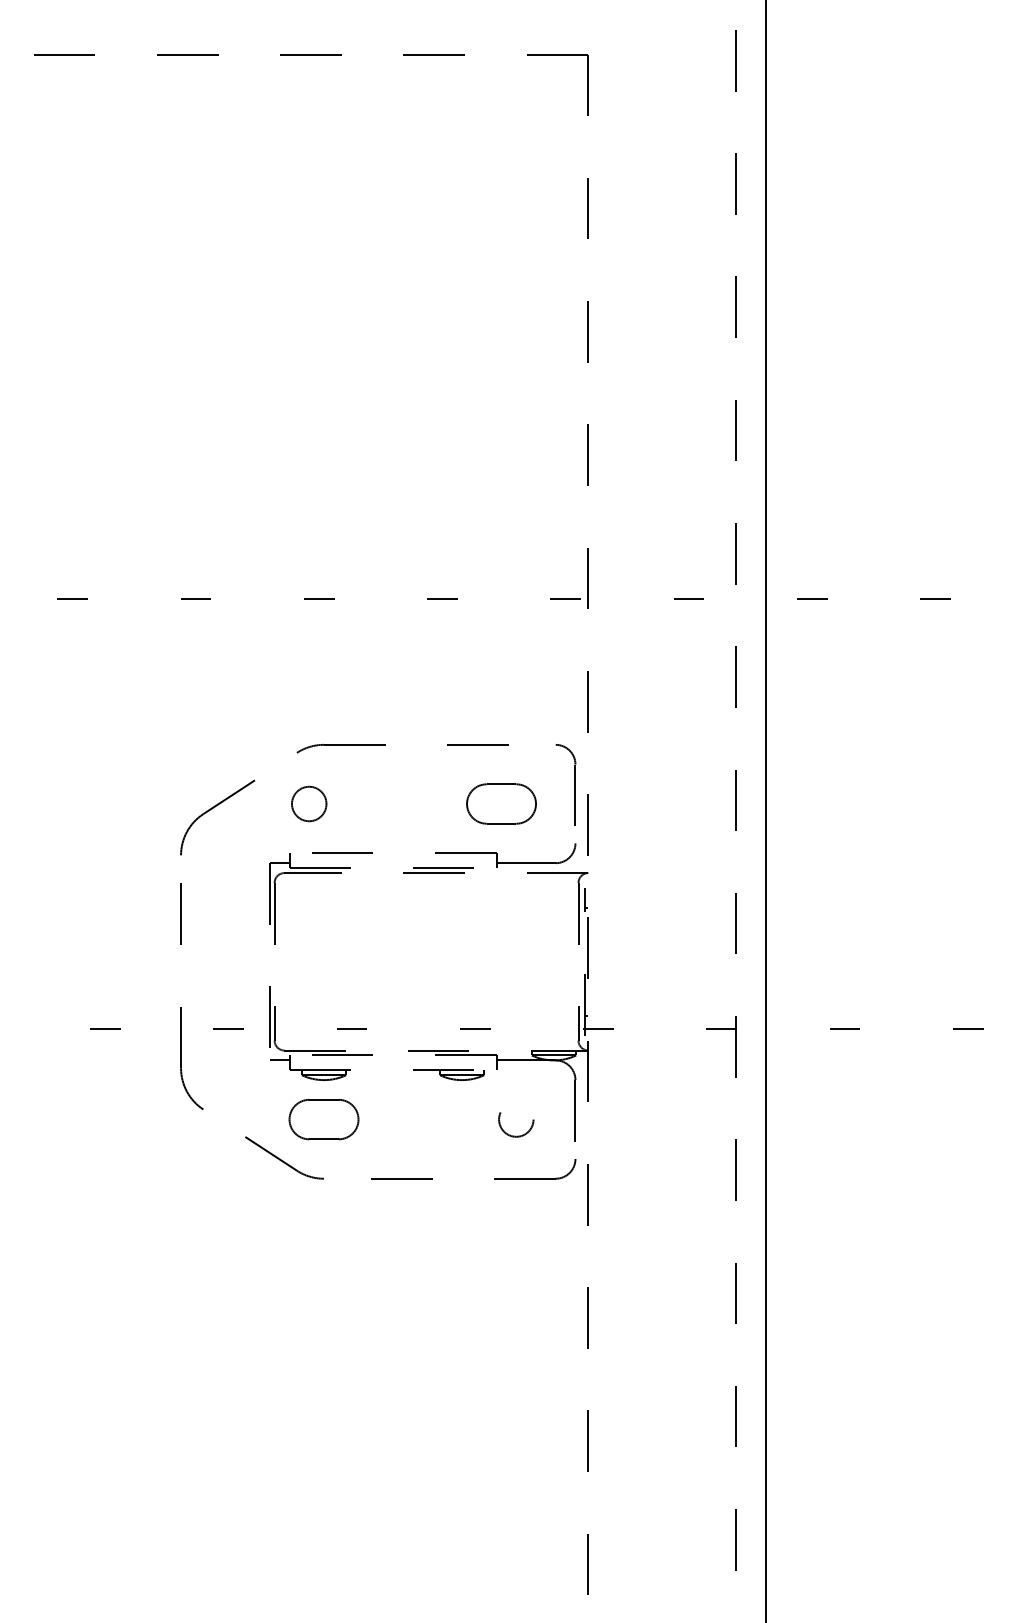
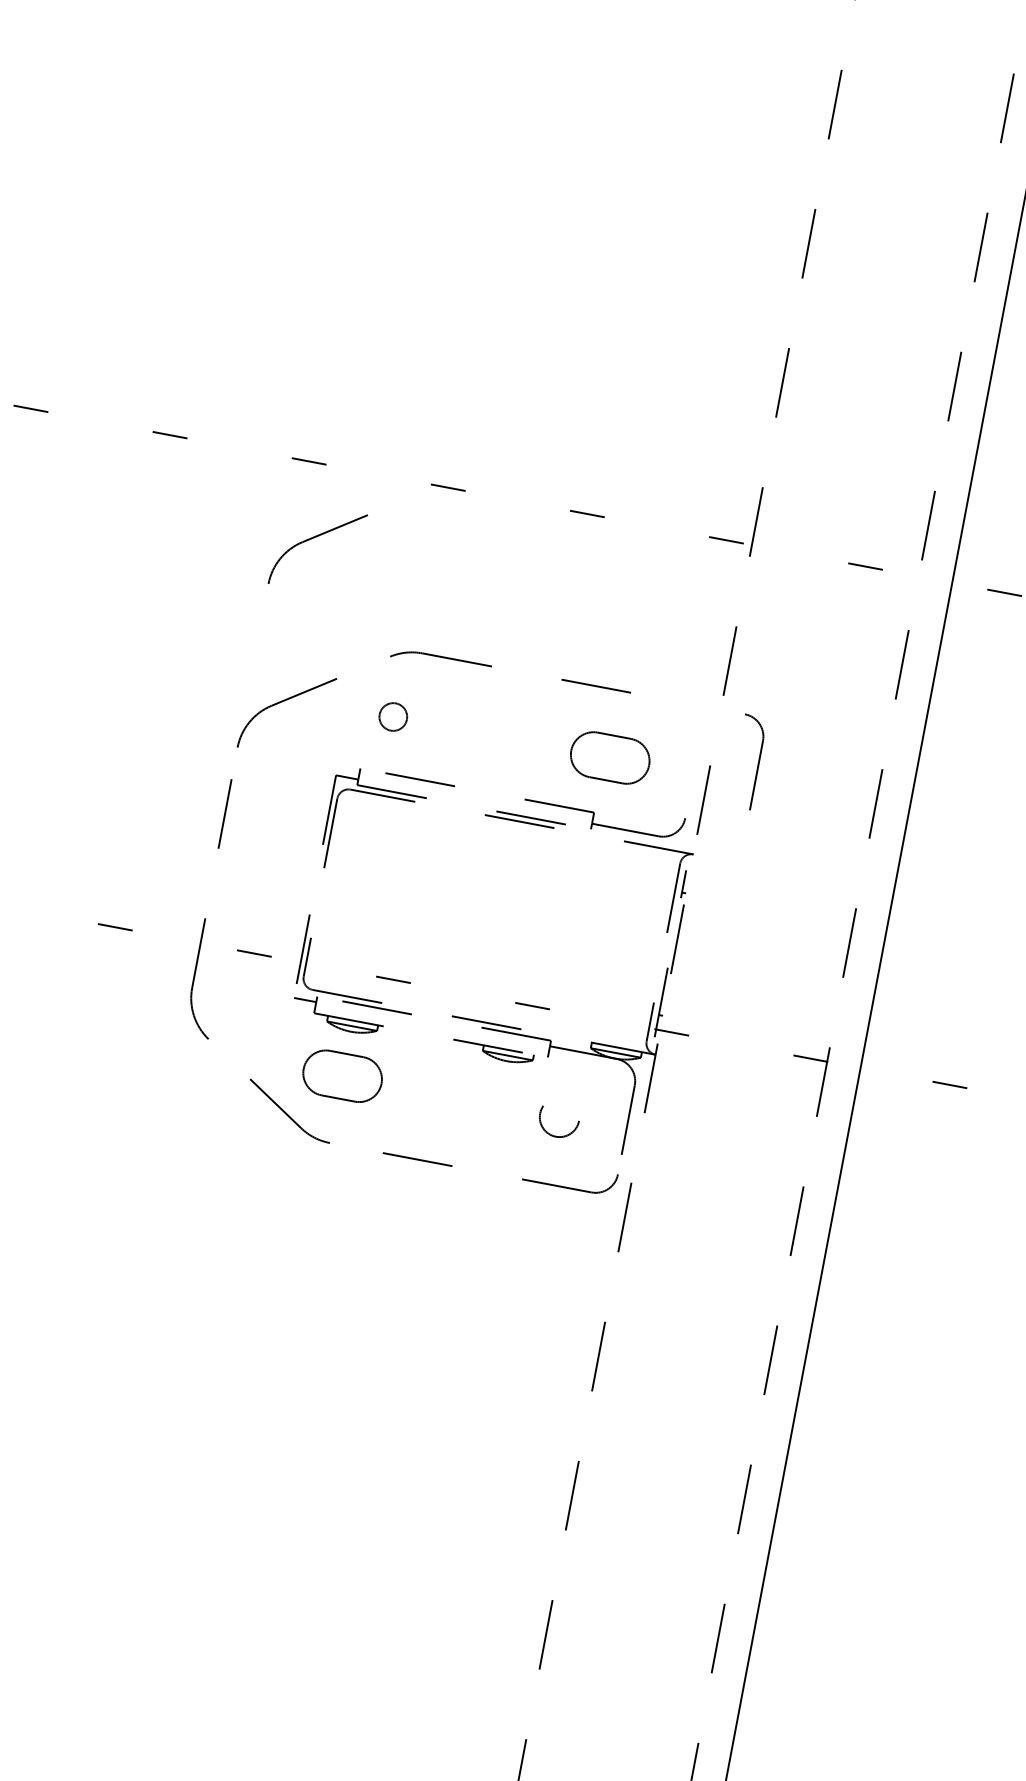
part: (212, 664) -> (313, 538), added
part: (574, 784) -> (757, 763), moved
part: (309, 803) -> (393, 716), size x0.7

